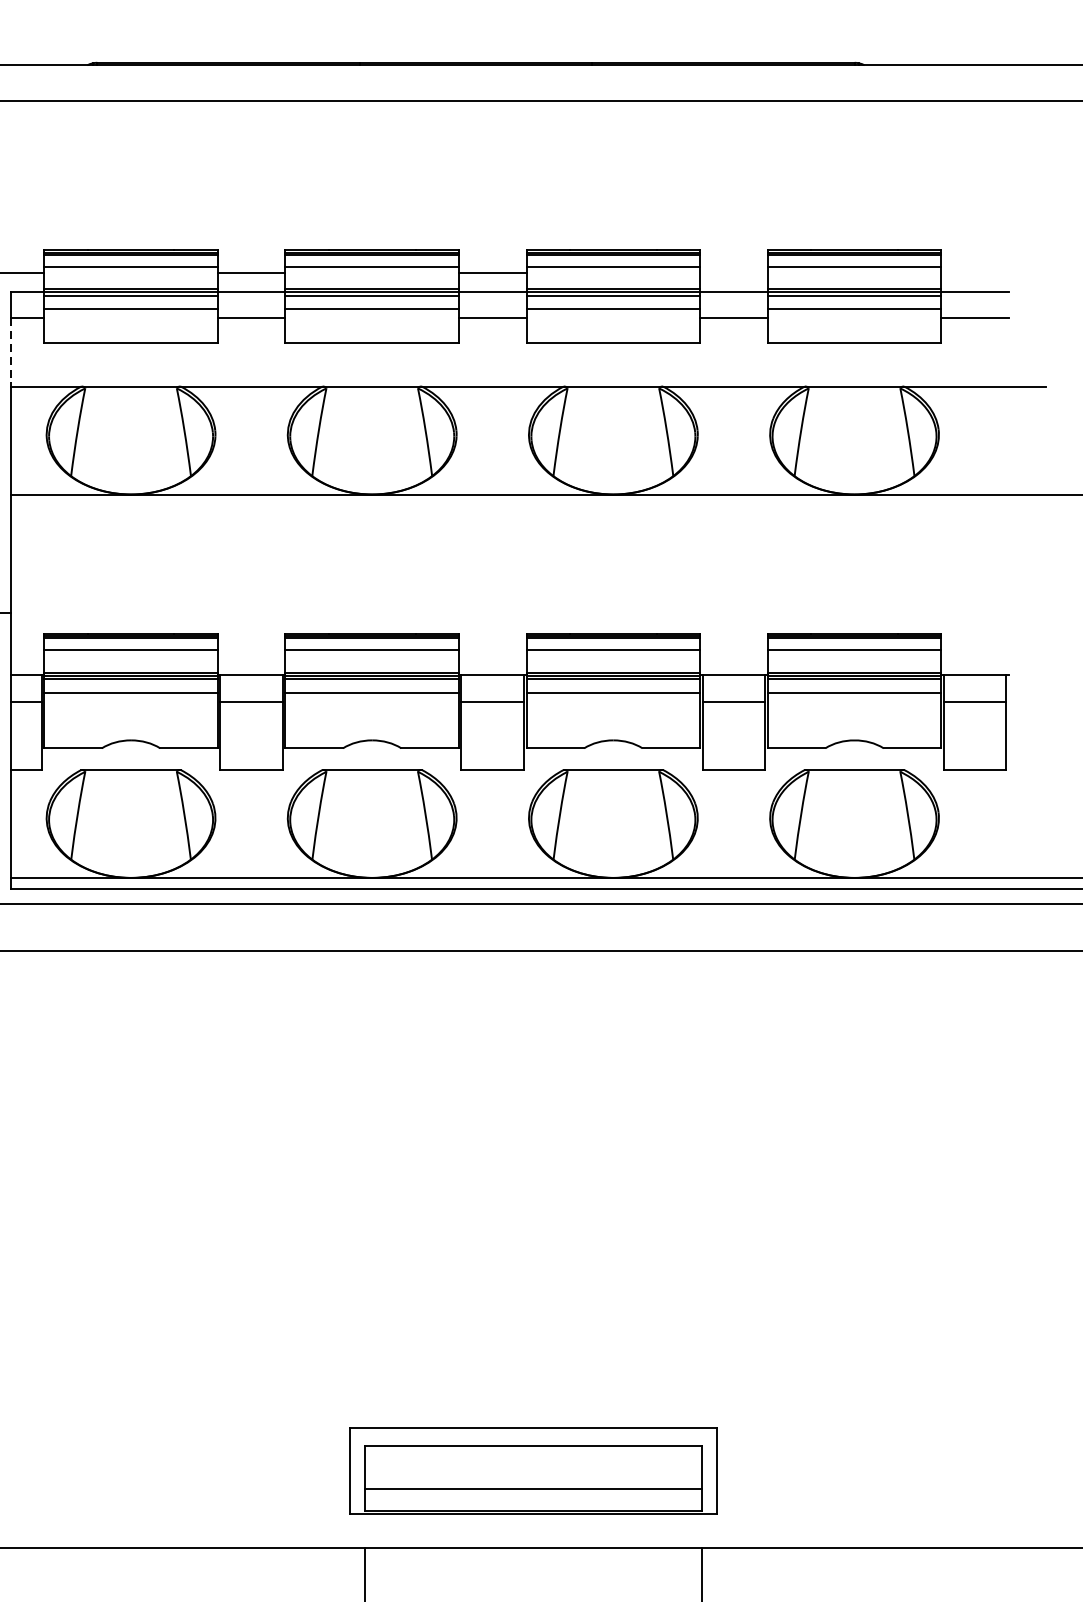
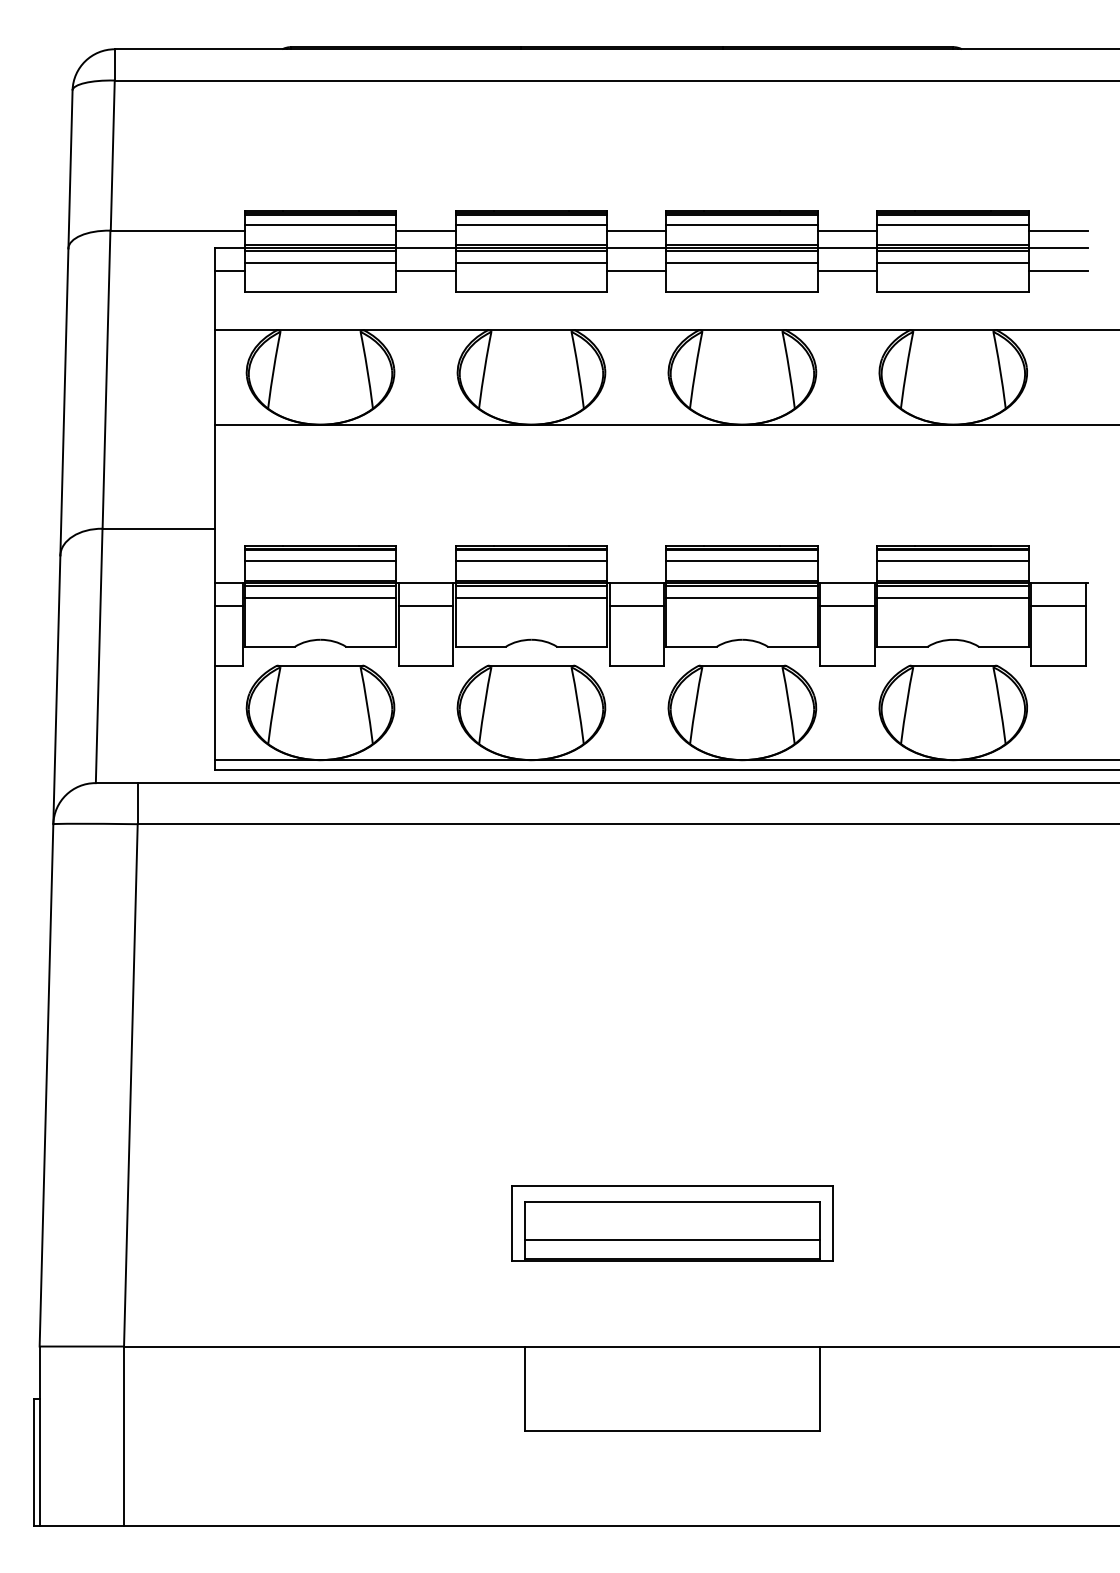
line: (733, 272) -> (847, 230), added
line: (974, 272) -> (1058, 230), added
line: (10, 352) -> (215, 300), dashed -> solid
part: (533, 1470) -> (672, 1223), moved

